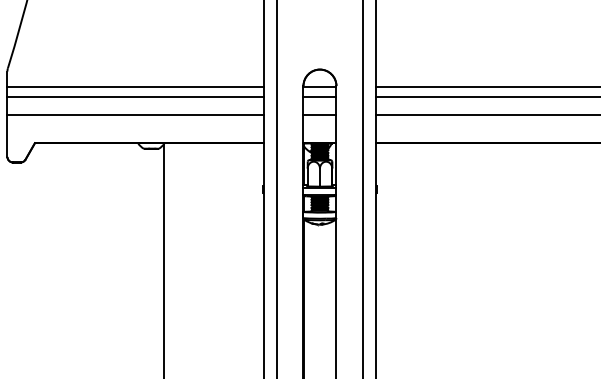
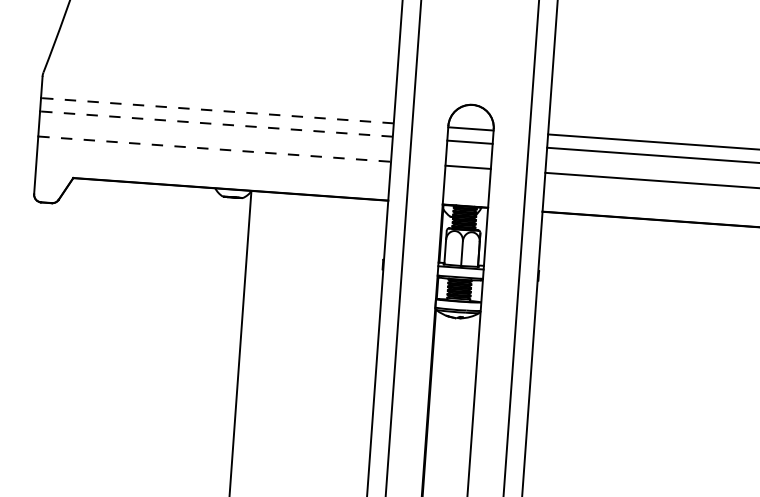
line: (135, 87) -> (217, 111), solid -> dashed
line: (135, 96) -> (216, 123), solid -> dashed
line: (136, 114) -> (215, 148), solid -> dashed

